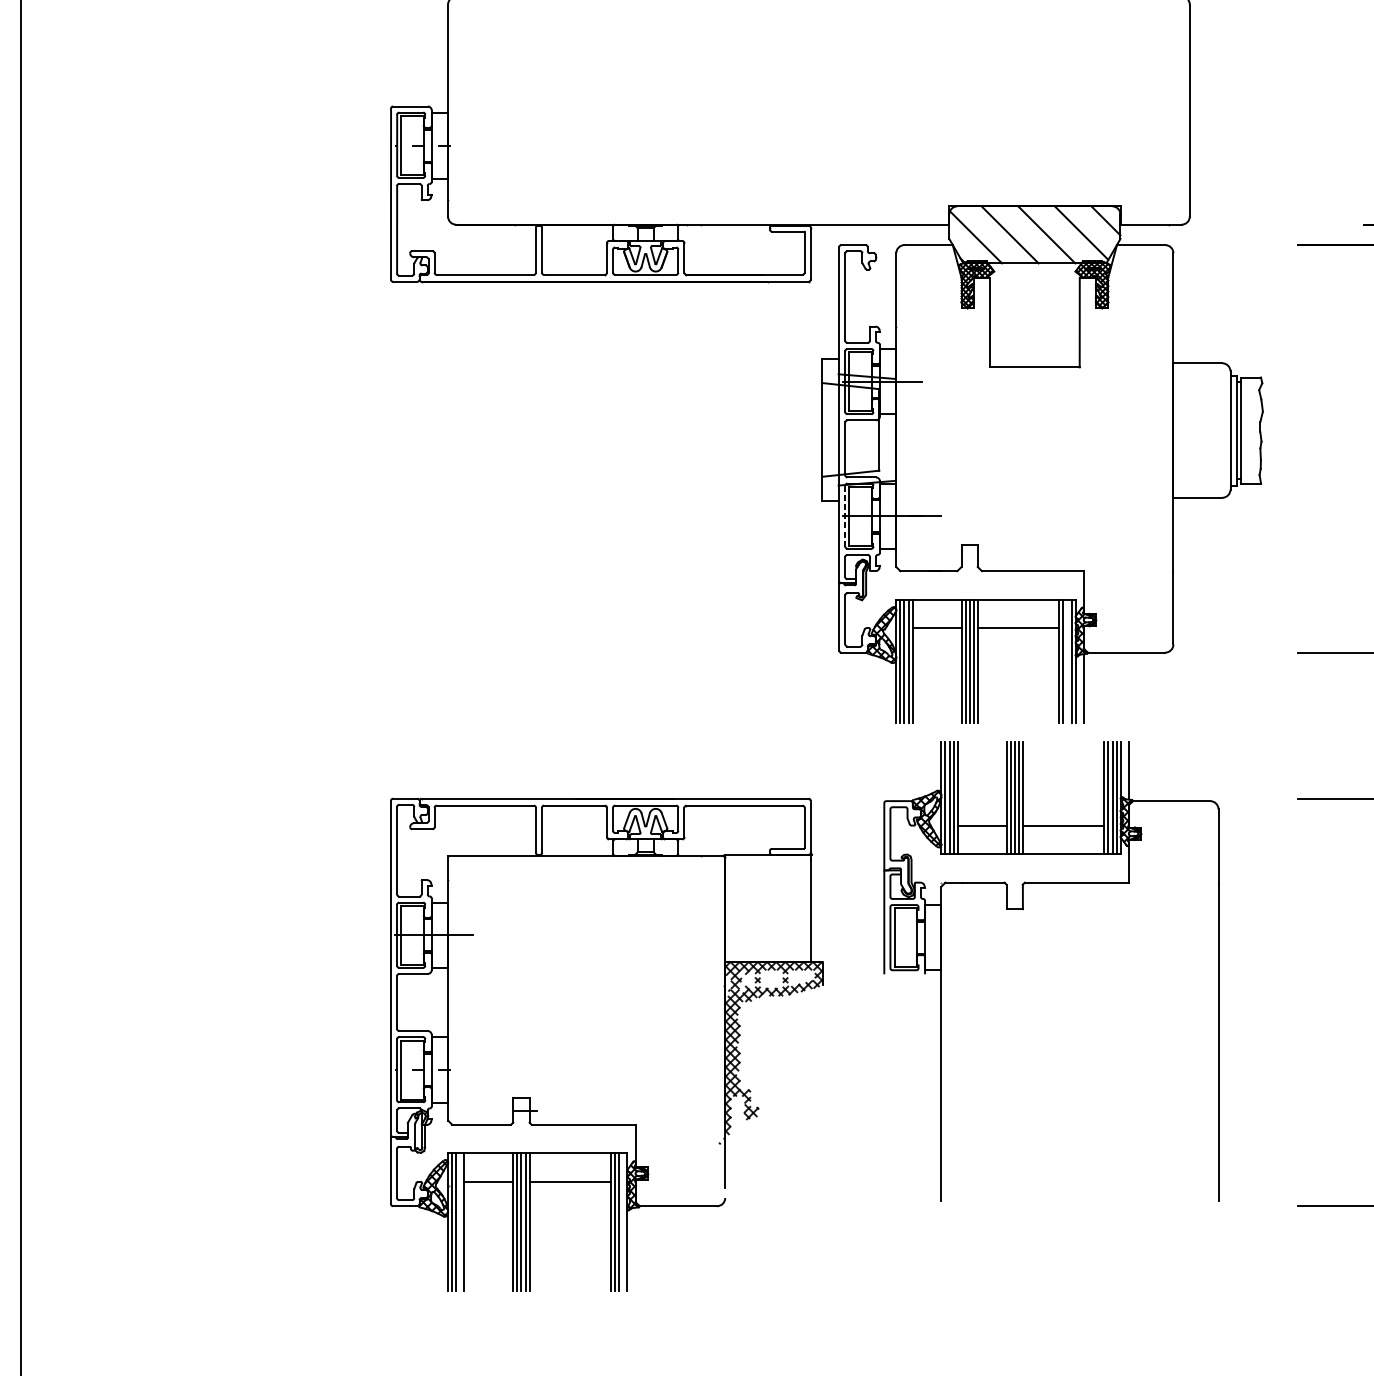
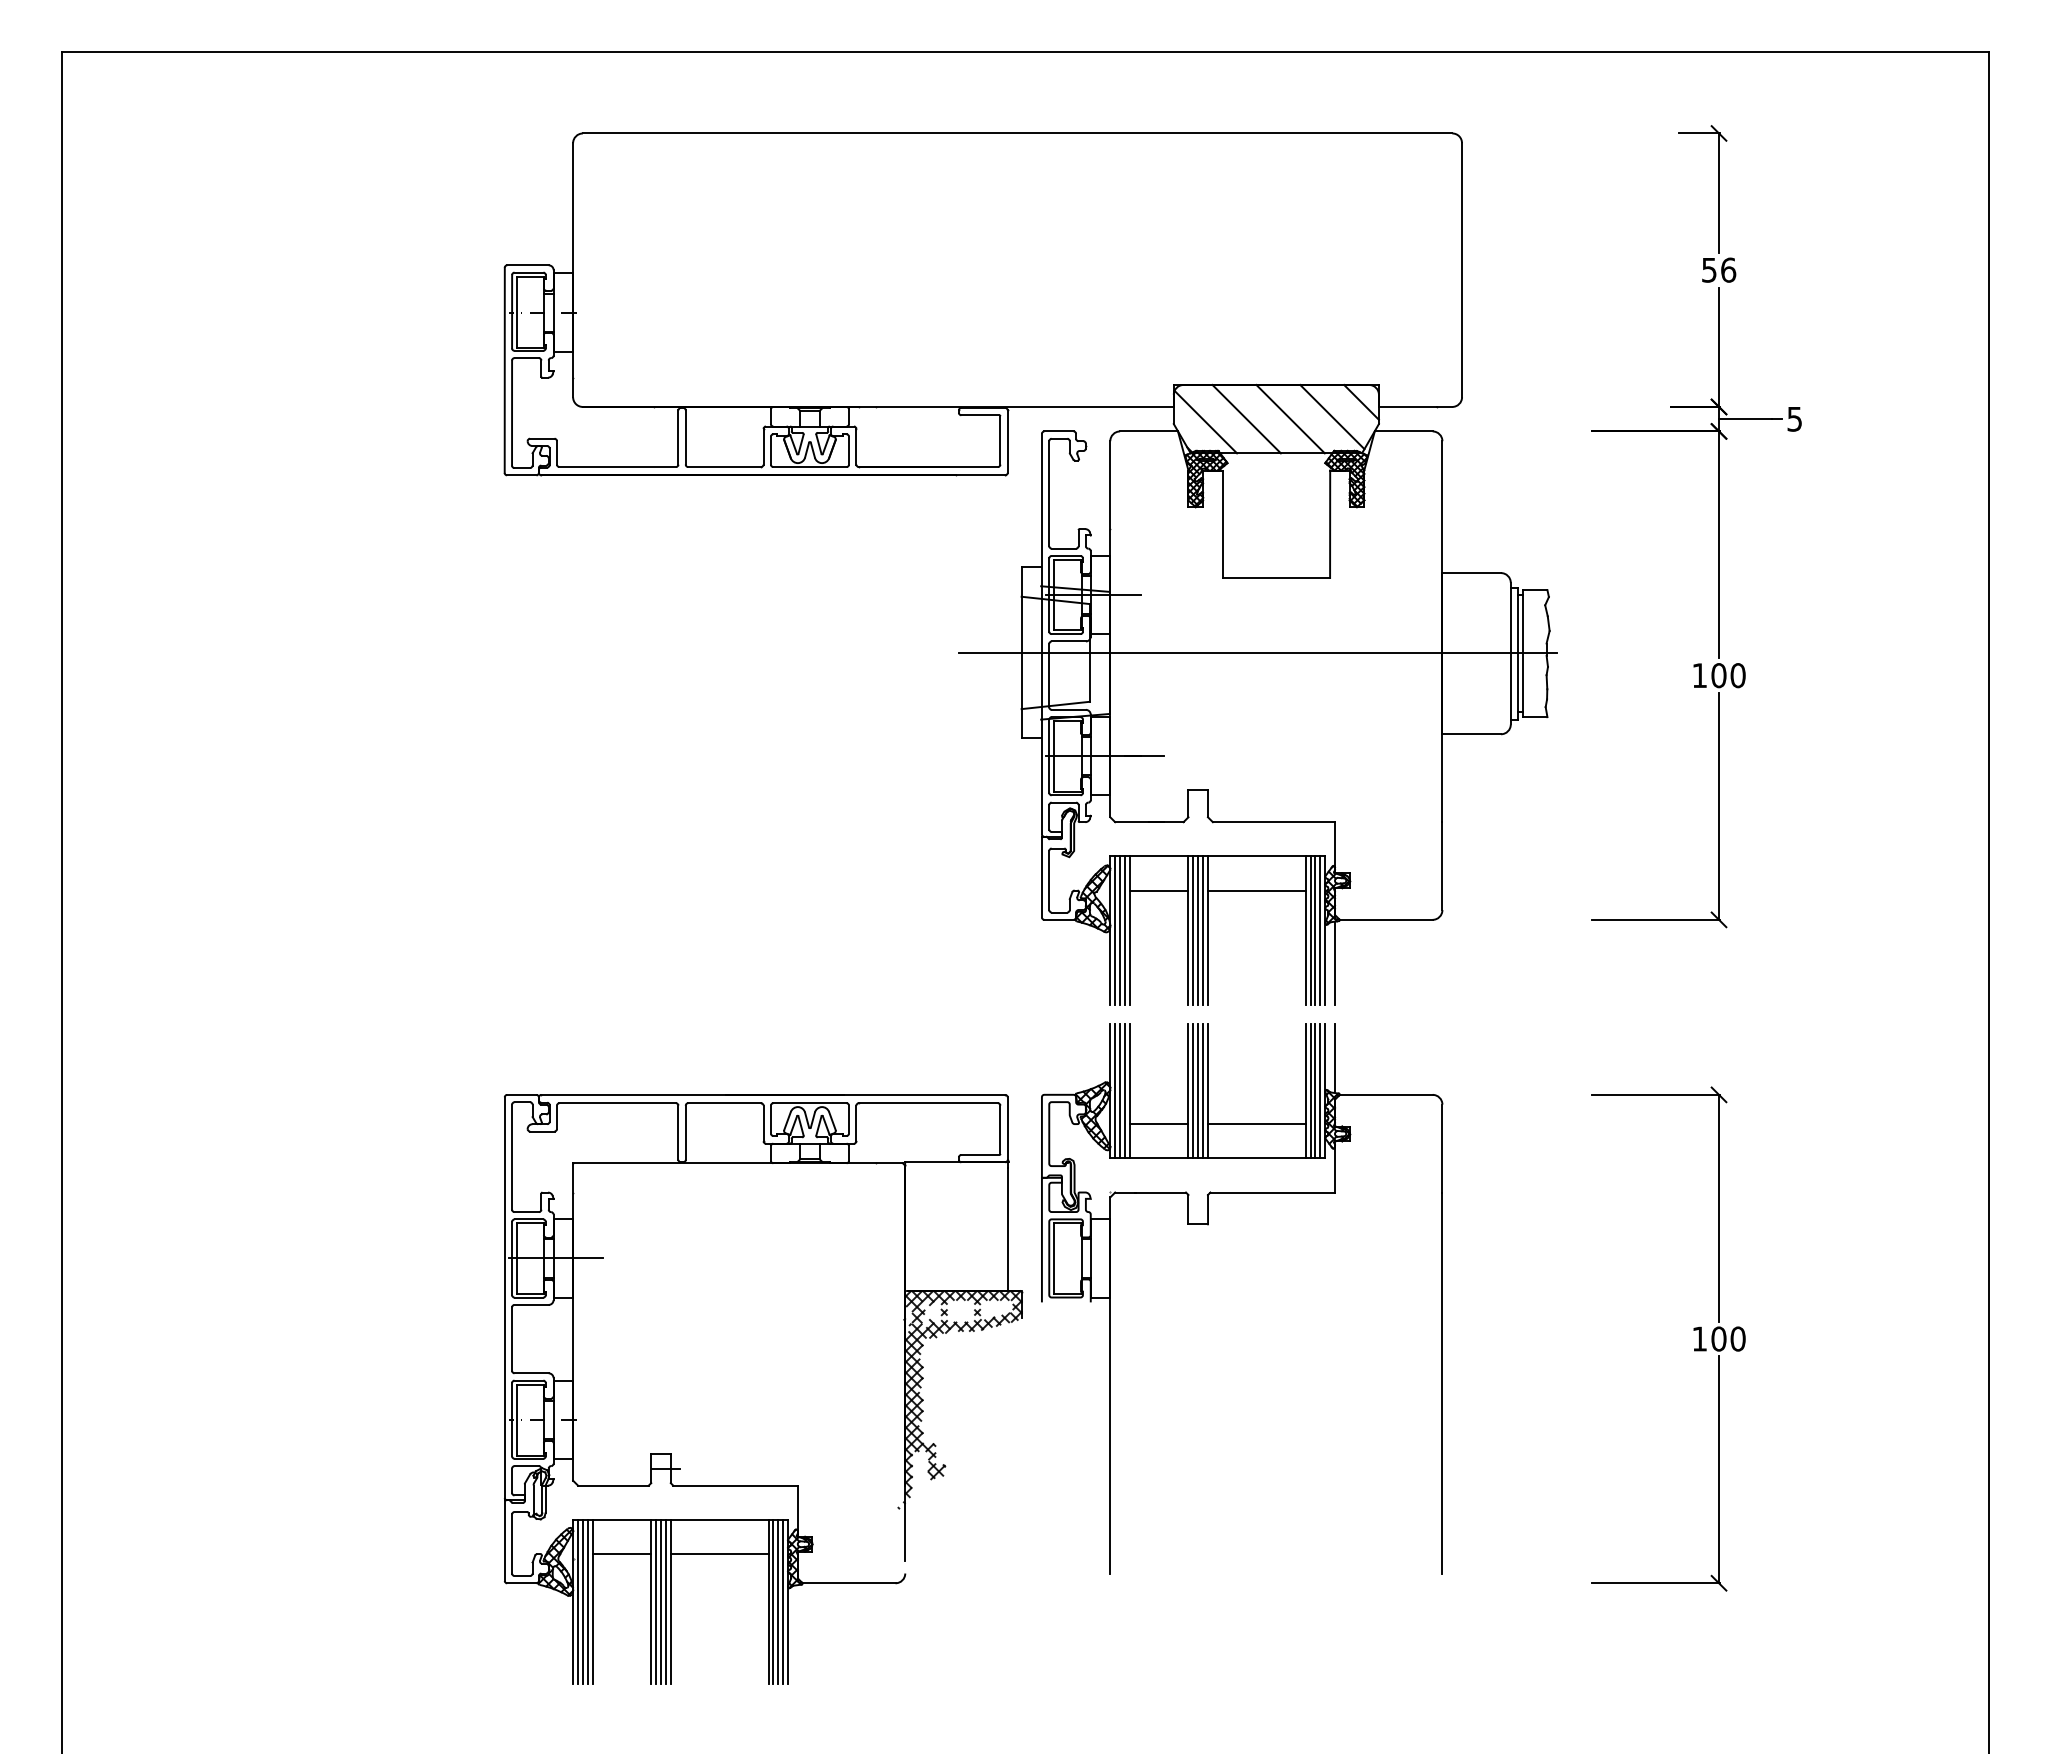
line: (1019, 429) -> (1257, 652), added
line: (845, 516) -> (1049, 756), dashed -> solid
line: (1067, 661) -> (1315, 930), added
part: (1023, 910) -> (1208, 1225), moved
line: (460, 1221) -> (587, 1601), added
line: (623, 1221) -> (783, 1601), added

